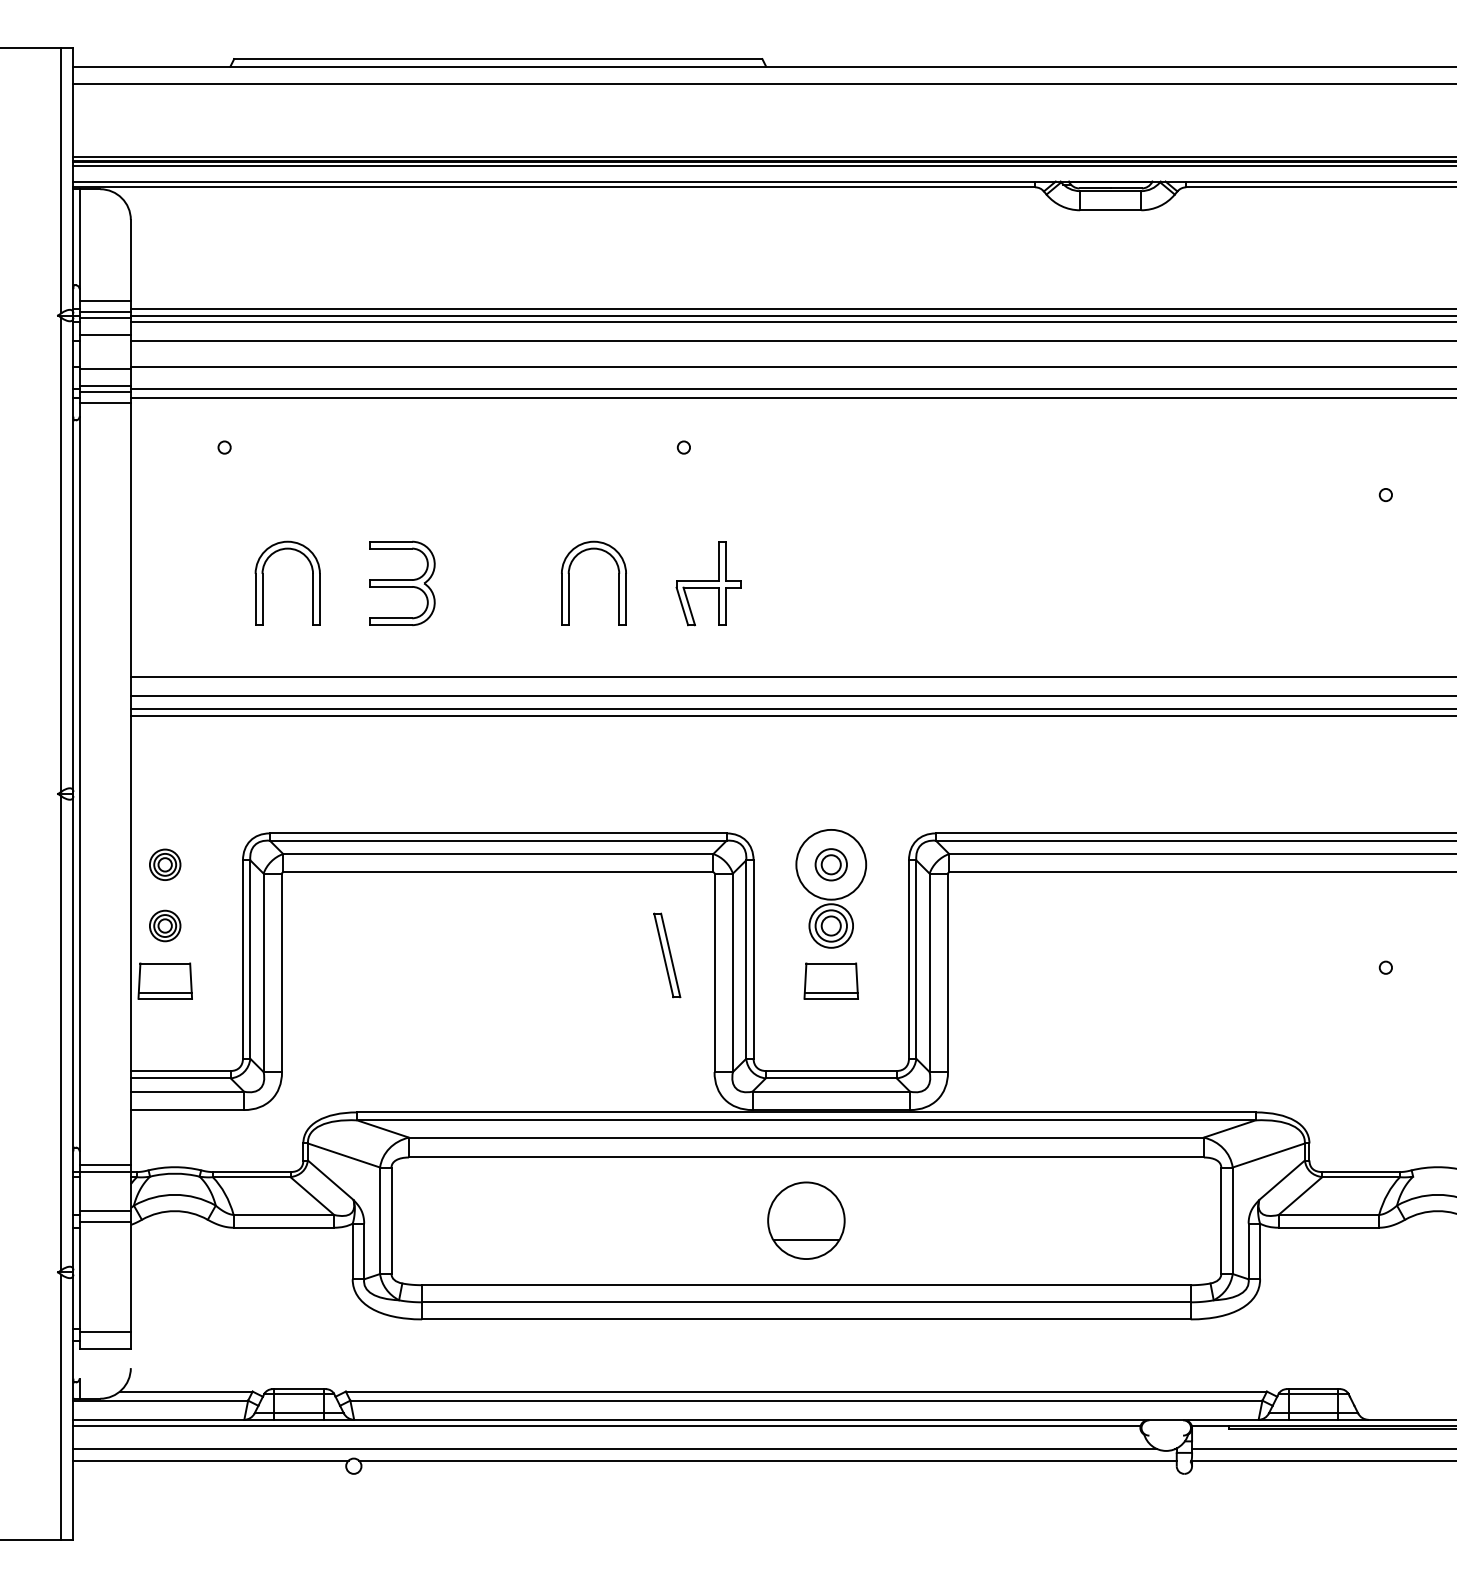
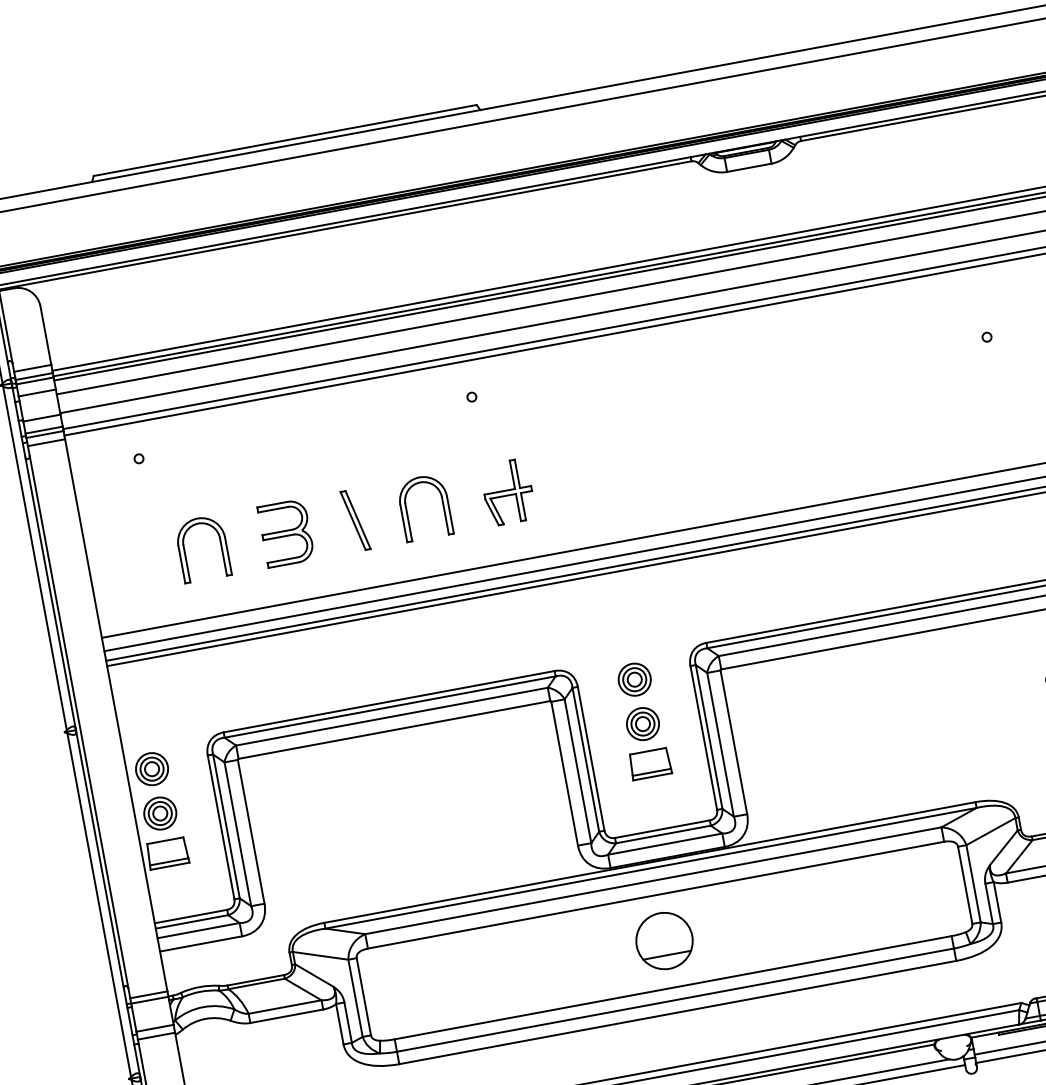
part: (164, 864) -> (151, 769), size x1.43
circle: (831, 864) -> (634, 679), size x0.62
part: (164, 925) -> (159, 813), size x1.43
part: (667, 955) -> (355, 520), moved

